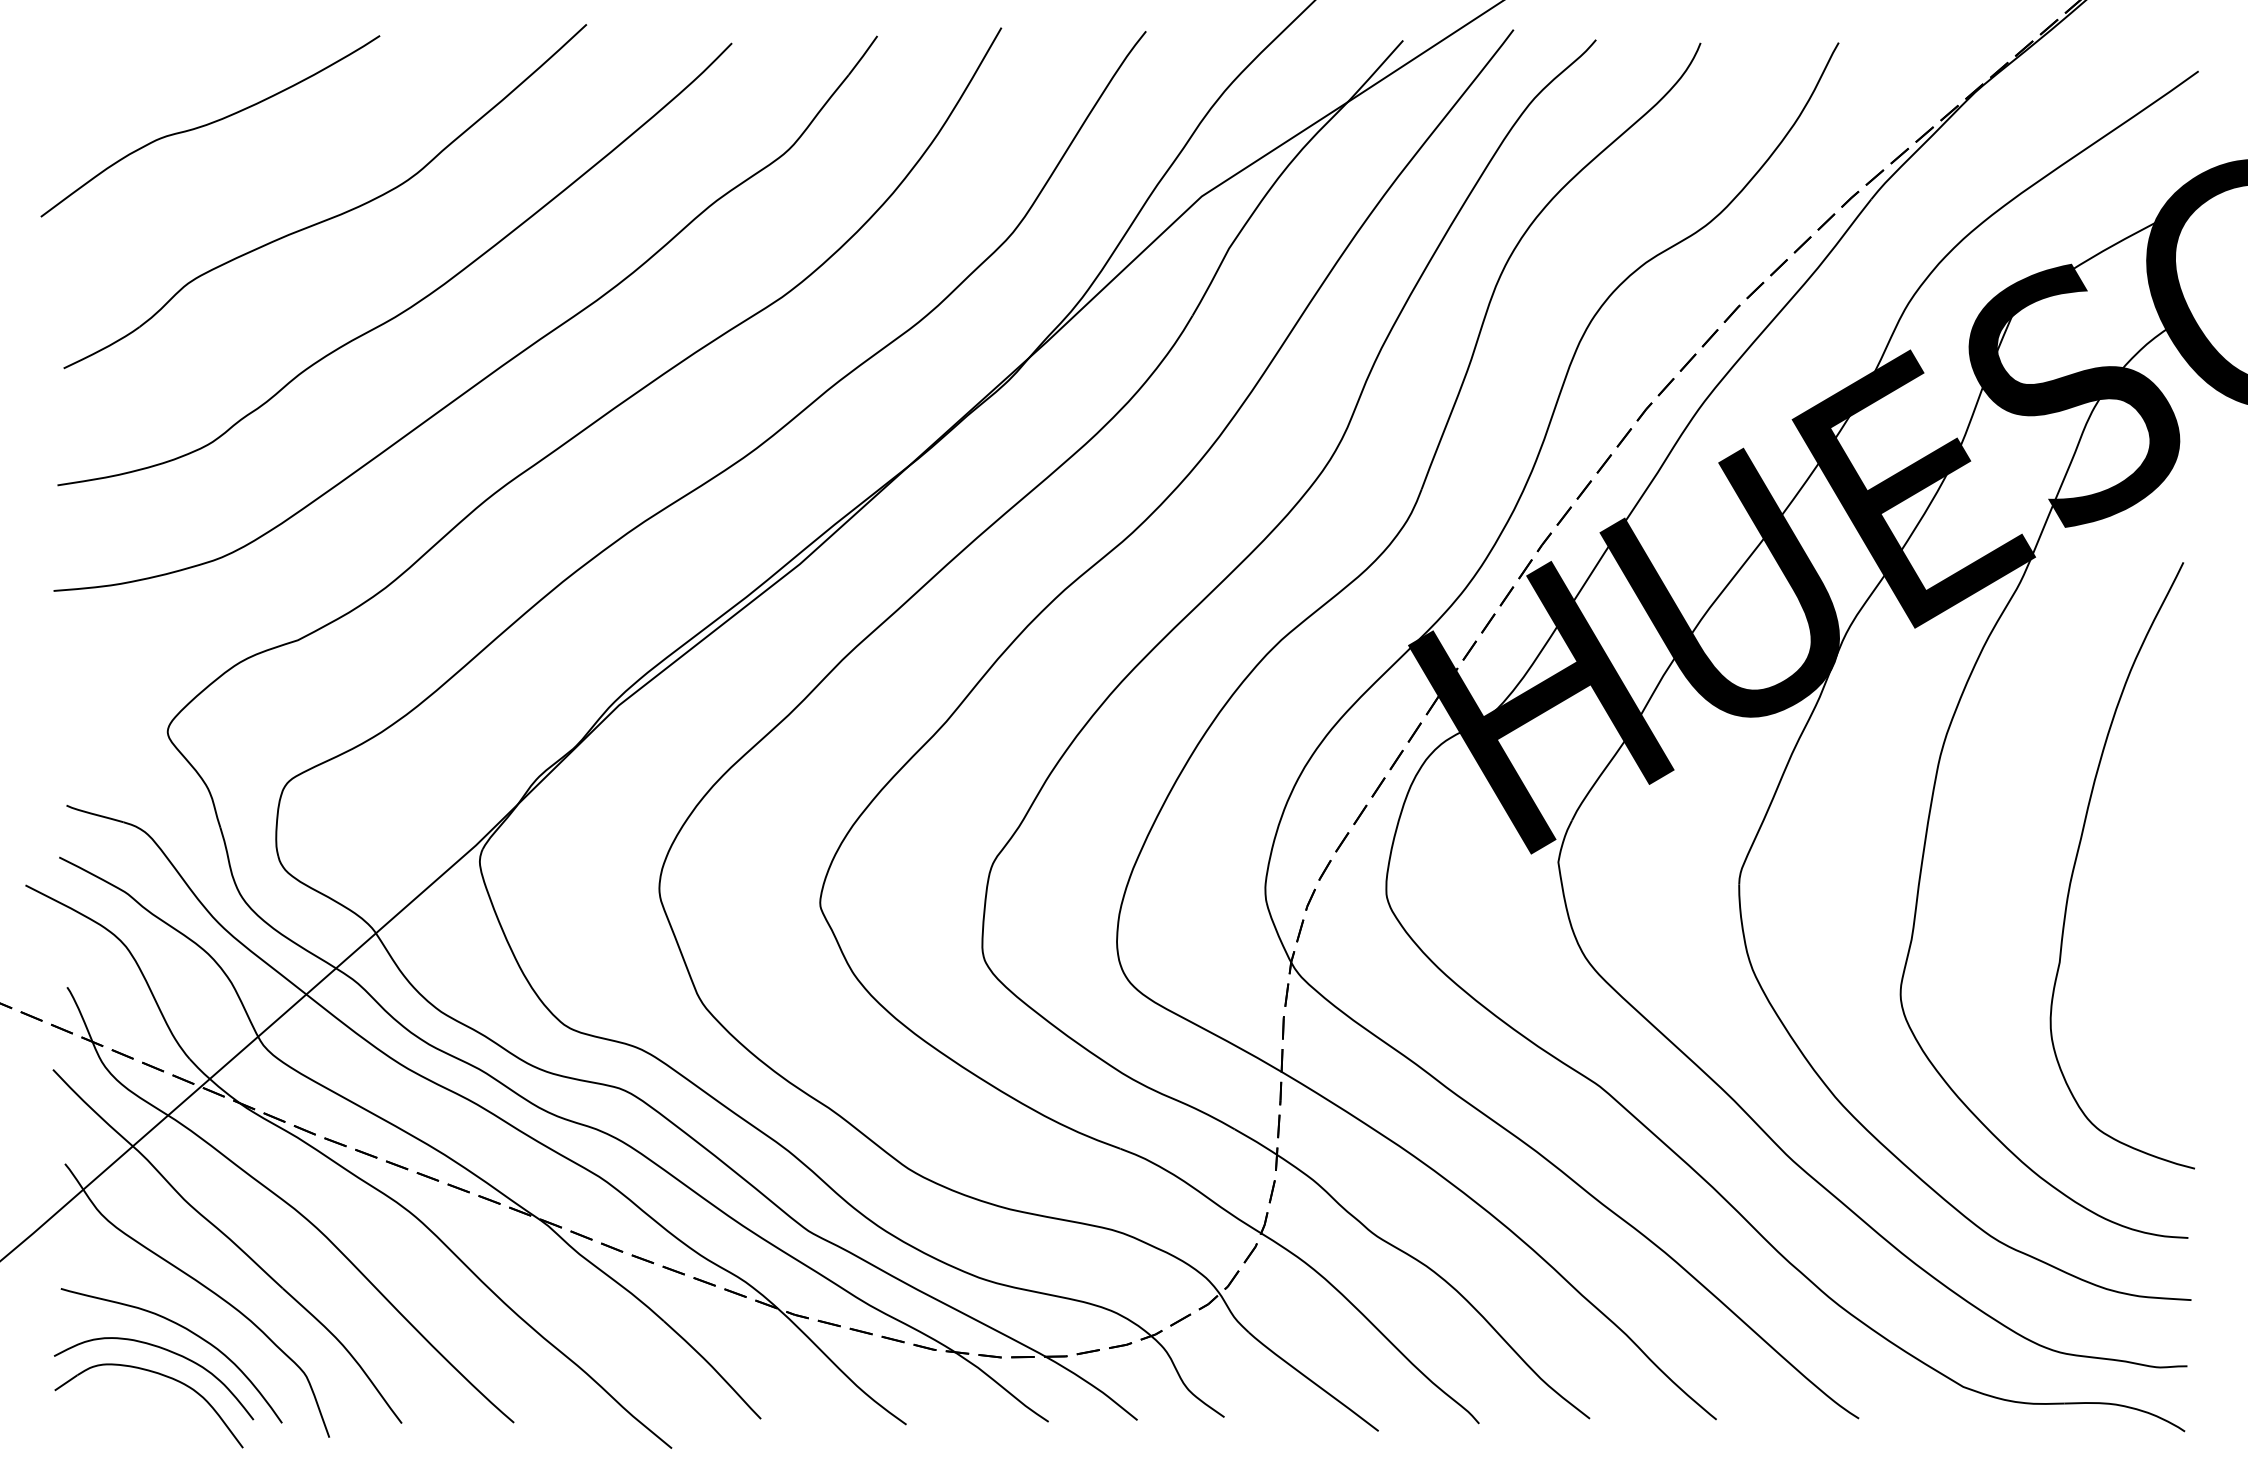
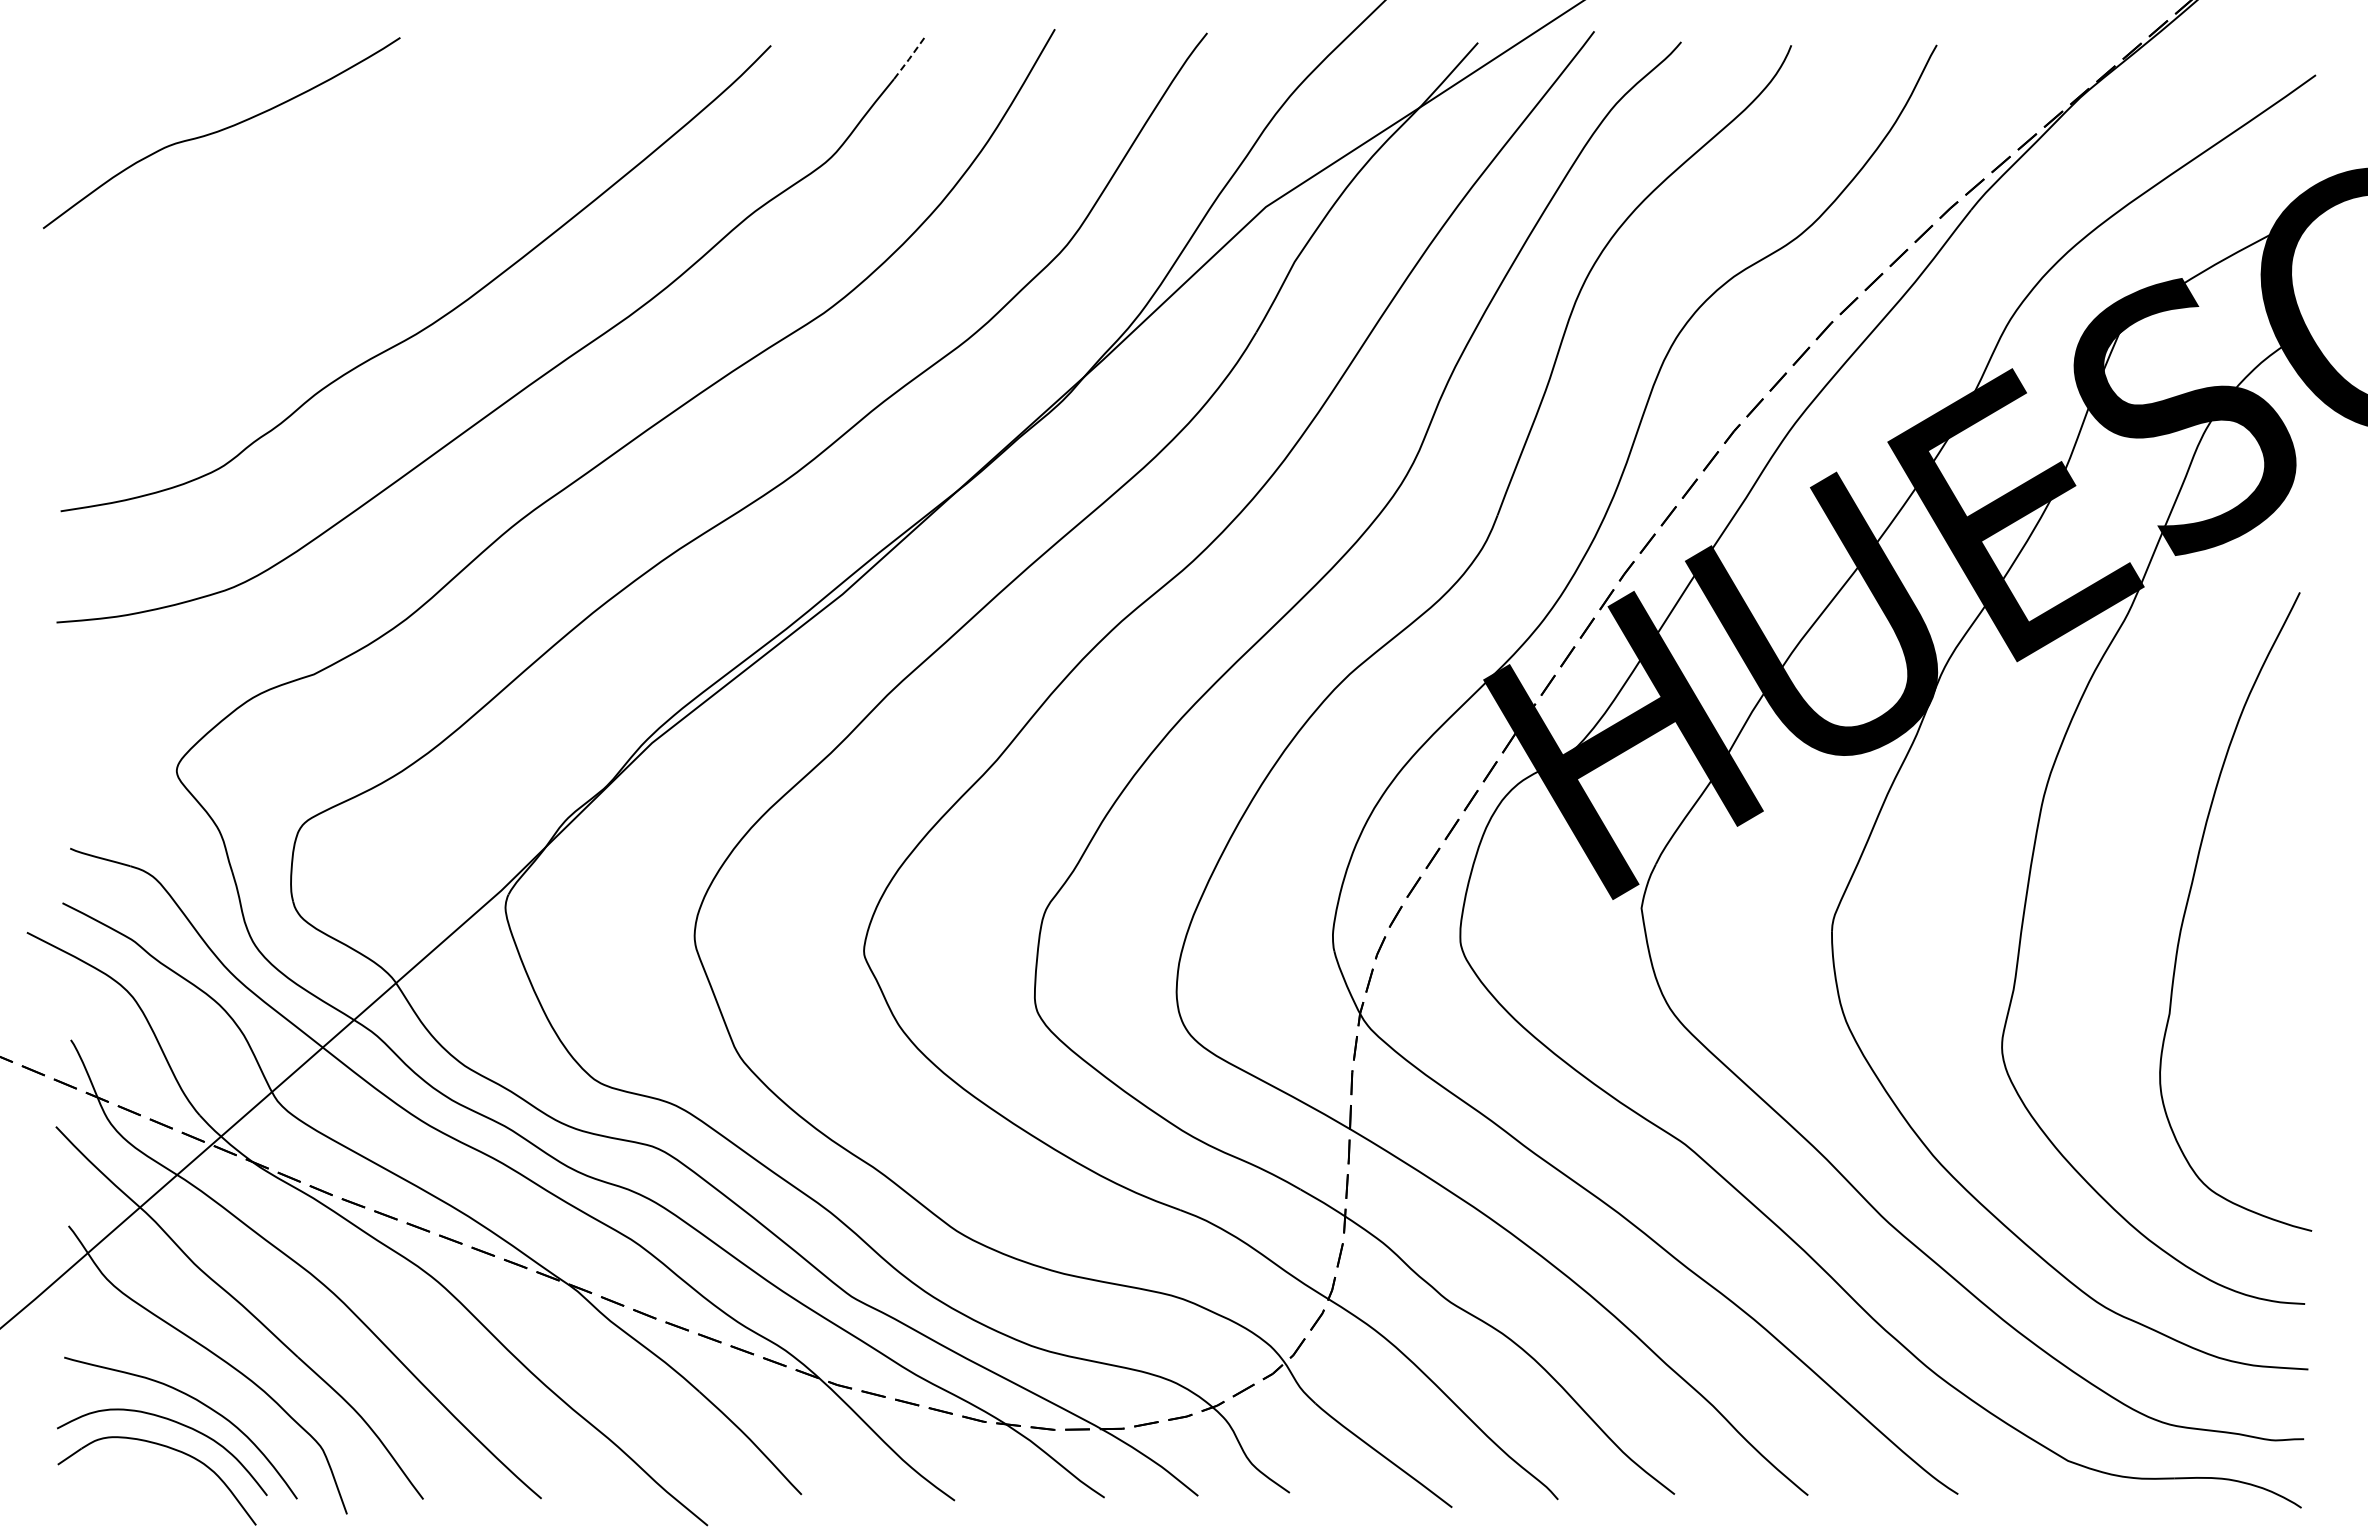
line: (863, 56) -> (909, 59), solid -> dashed
part: (331, 216) -> (349, 228), removed

